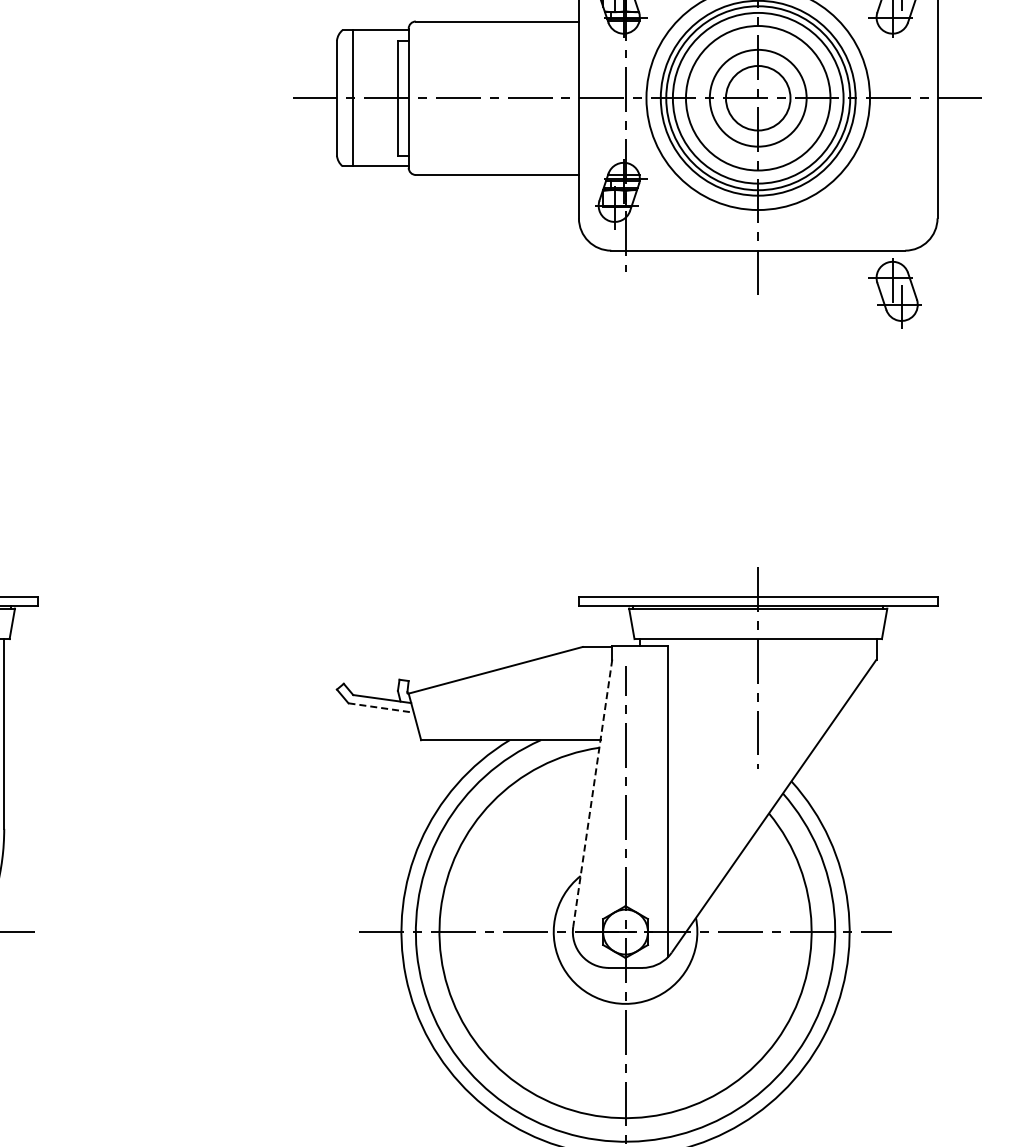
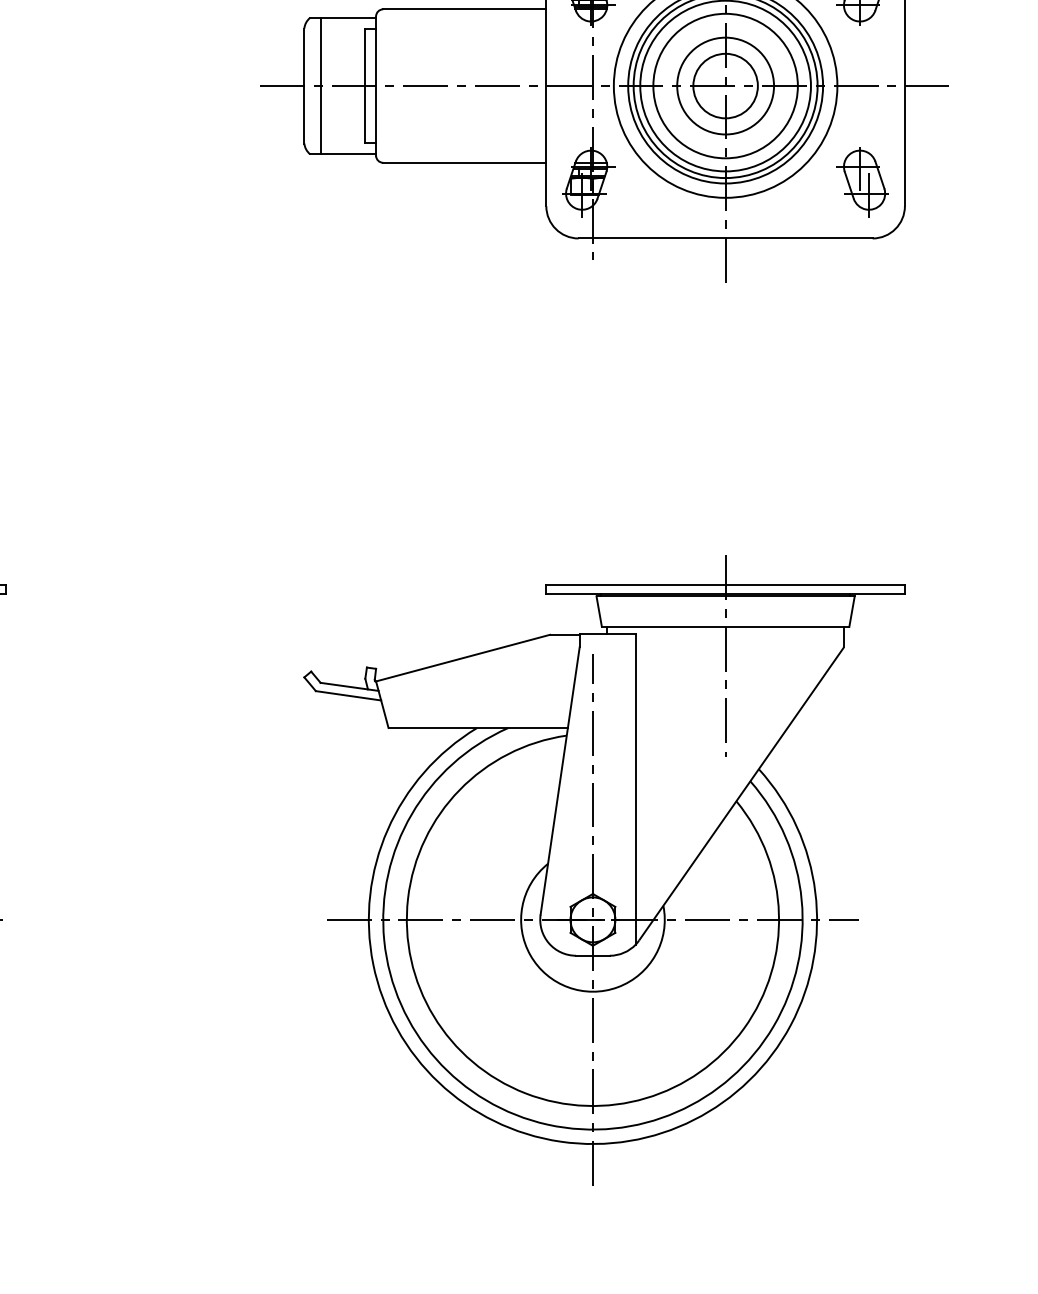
part: (895, 293) -> (862, 182), moved
line: (381, 707) -> (348, 695), dashed -> solid
line: (593, 793) -> (560, 781), dashed -> solid

